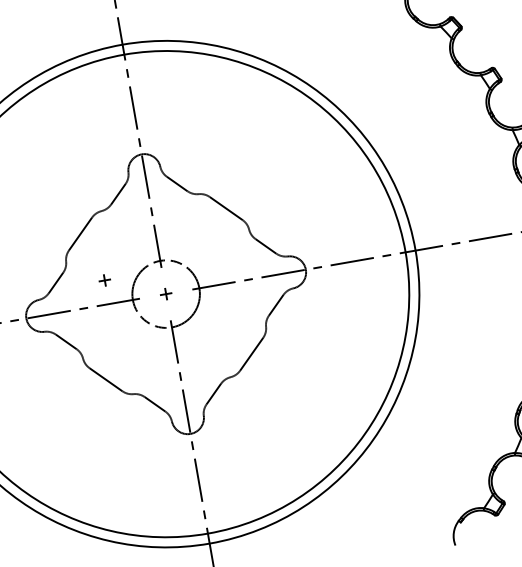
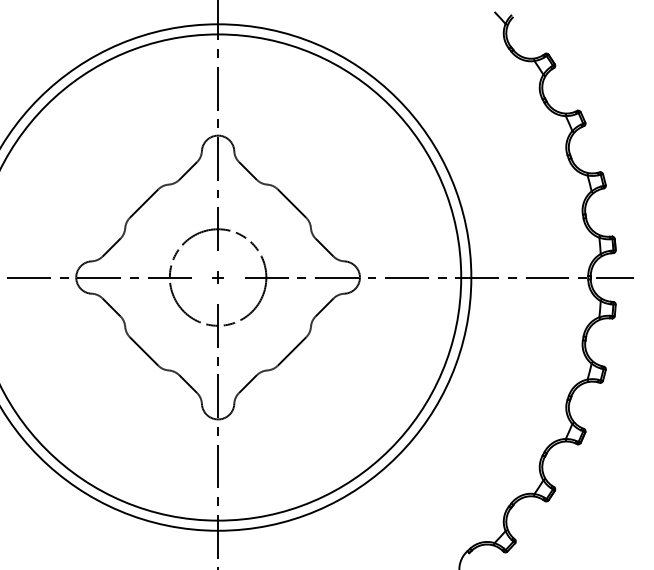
part: (104, 280) -> (159, 253), removed
circle: (165, 294) -> (217, 277), size x1.43

